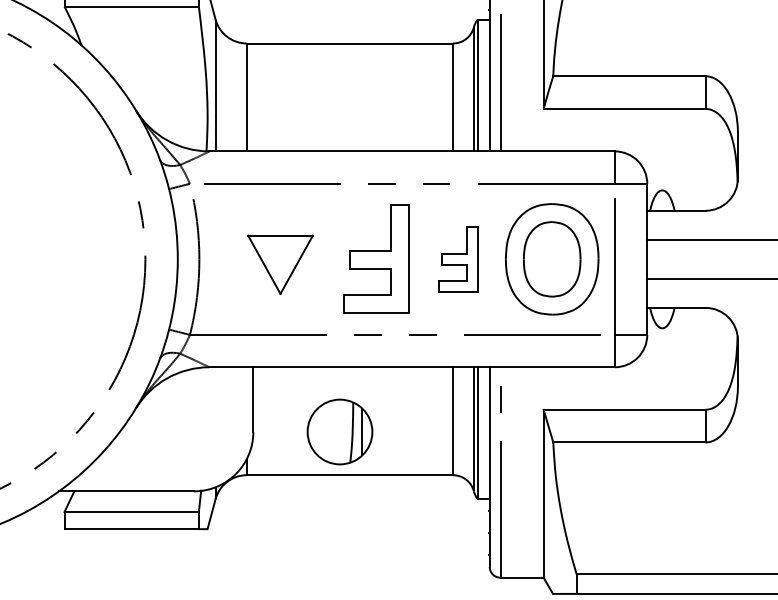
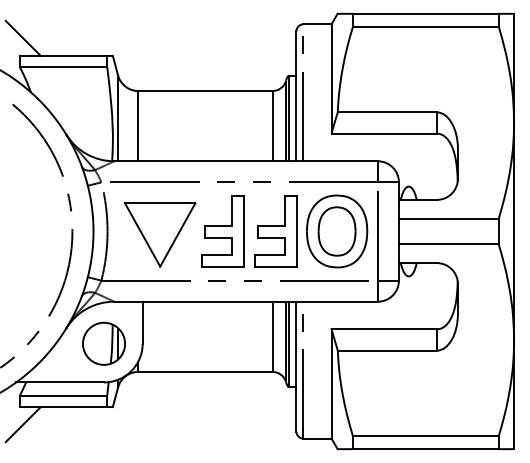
part: (457, 259) -> (275, 231), size x1.67
part: (280, 263) -> (160, 234), size x1.67
part: (339, 431) -> (103, 343), moved
line: (68, 556) -> (22, 424), added

